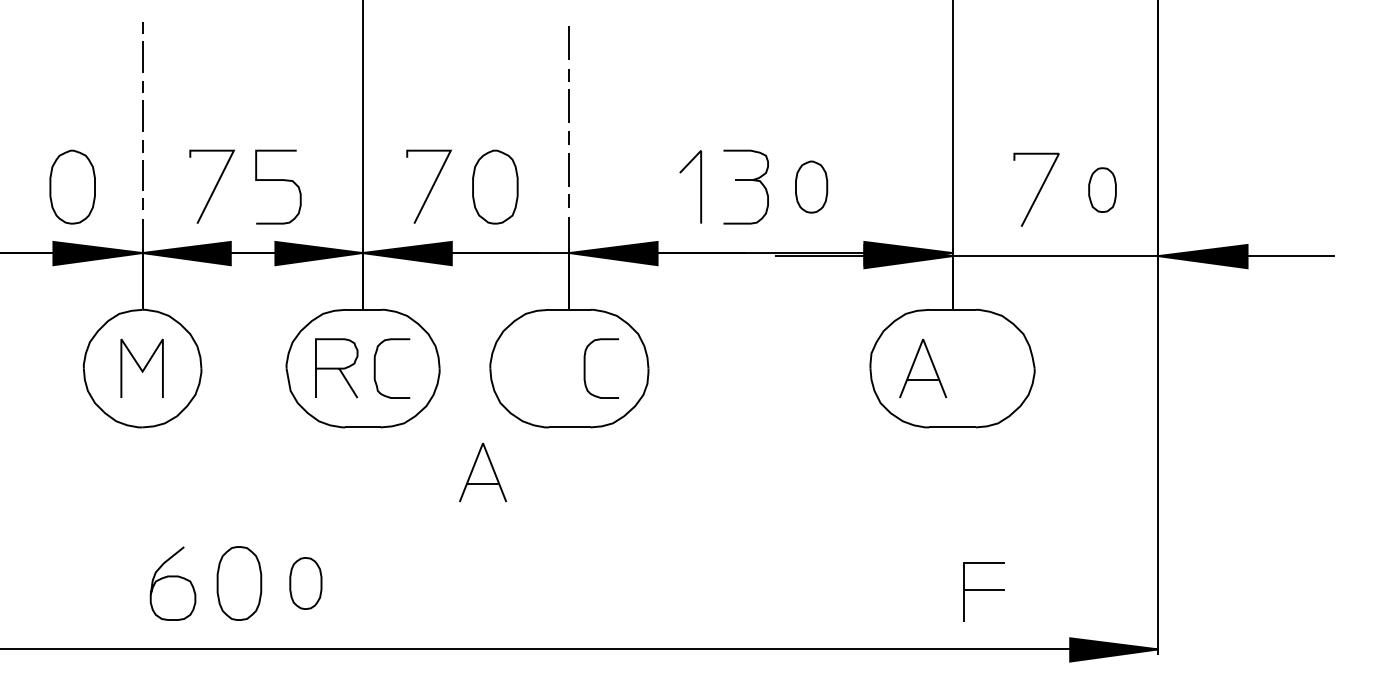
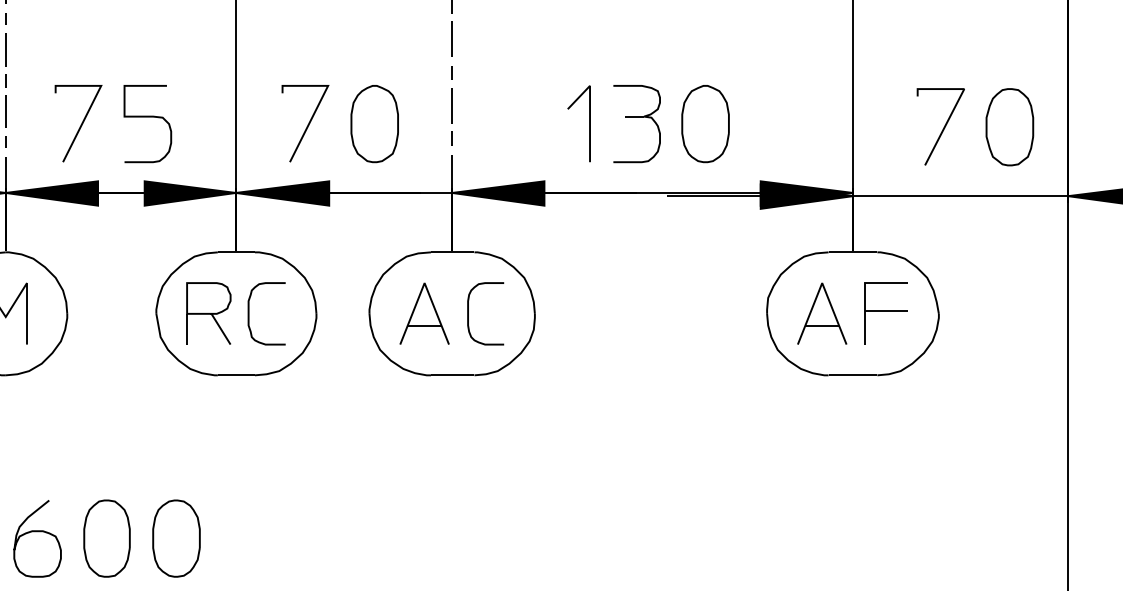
part: (811, 186) -> (705, 123), size x1.43
part: (1102, 189) -> (1009, 126), size x1.67
part: (482, 472) -> (424, 313), moved
part: (305, 583) -> (176, 538), size x1.43
part: (983, 591) -> (885, 312), moved

